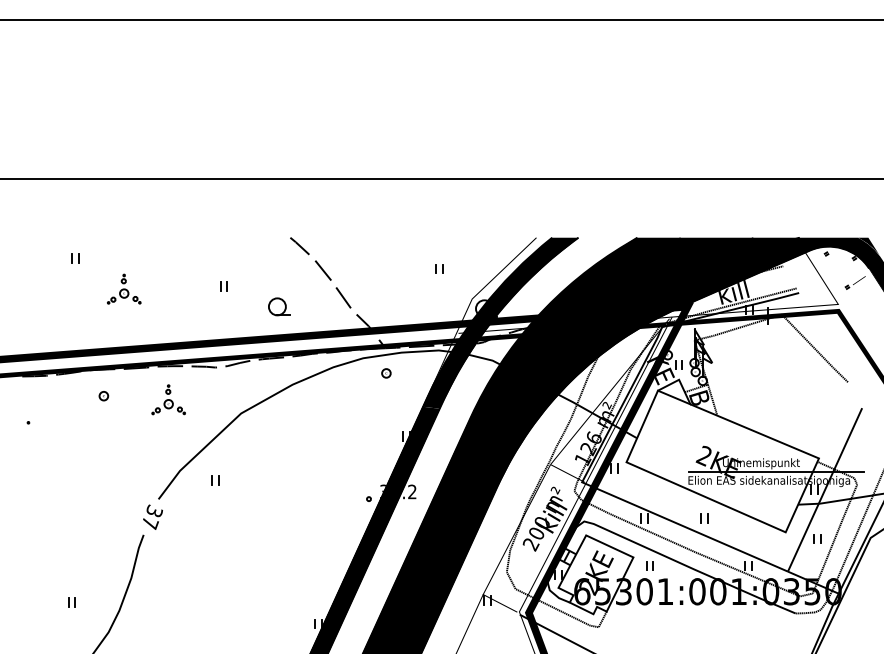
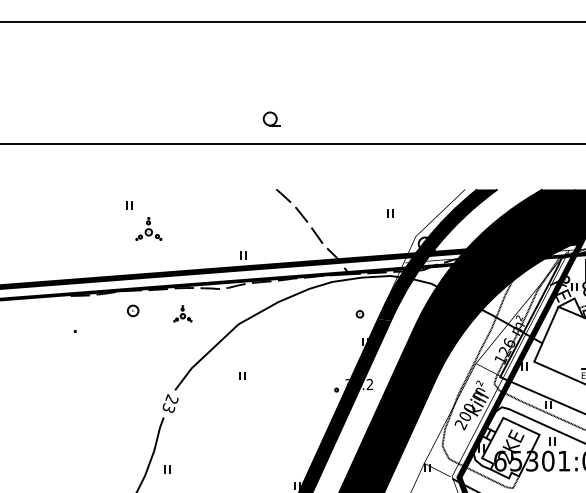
part: (75, 258) -> (129, 205), moved
part: (223, 286) -> (243, 255), moved
part: (279, 306) -> (271, 118), moved
part: (386, 373) -> (360, 314), moved
part: (103, 396) -> (132, 311), size x1.6
part: (168, 399) -> (182, 313), size x0.7
part: (215, 480) -> (242, 375), moved
text: (152, 516) -> (170, 403), 37 -> 23
part: (71, 602) -> (166, 469), moved

